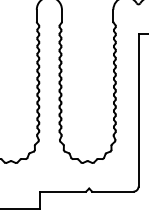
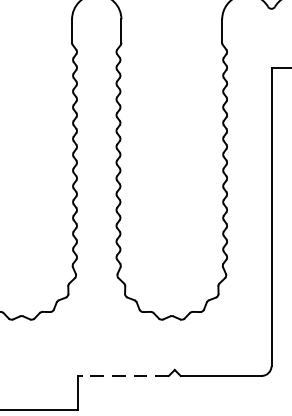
line: (62, 191) -> (122, 375), solid -> dashed

